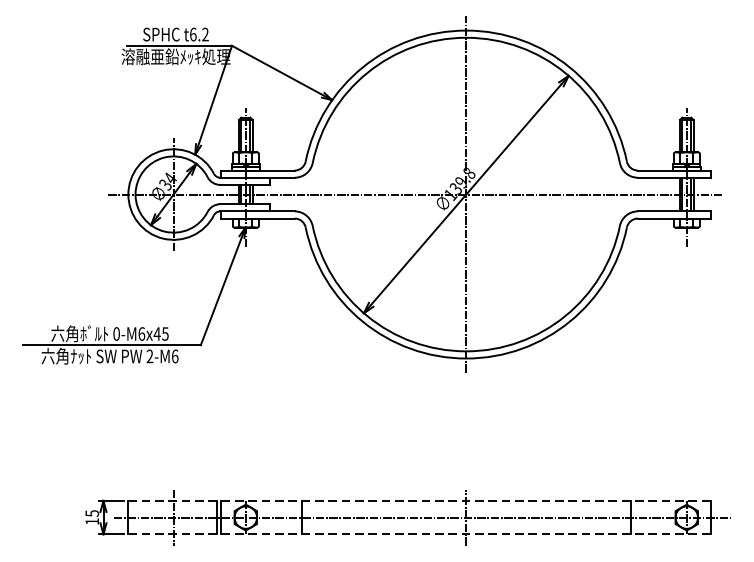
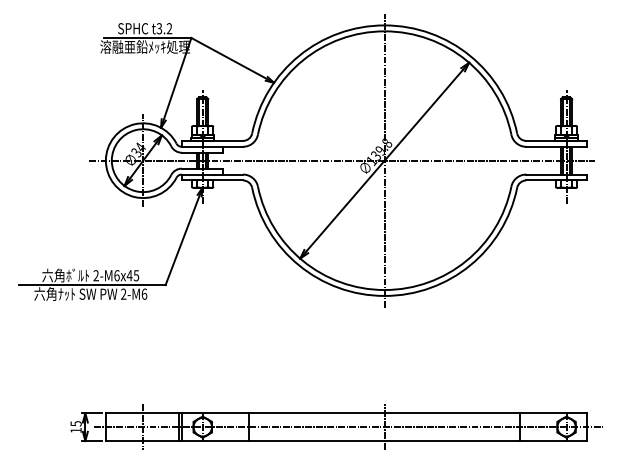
text: (193, 34) -> (159, 28), t6.2 -> t3.2
text: (115, 333) -> (95, 275), 0-M6x45 -> 2-M6x45
line: (420, 501) -> (346, 413), dashed -> solid
line: (420, 534) -> (346, 441), dashed -> solid

